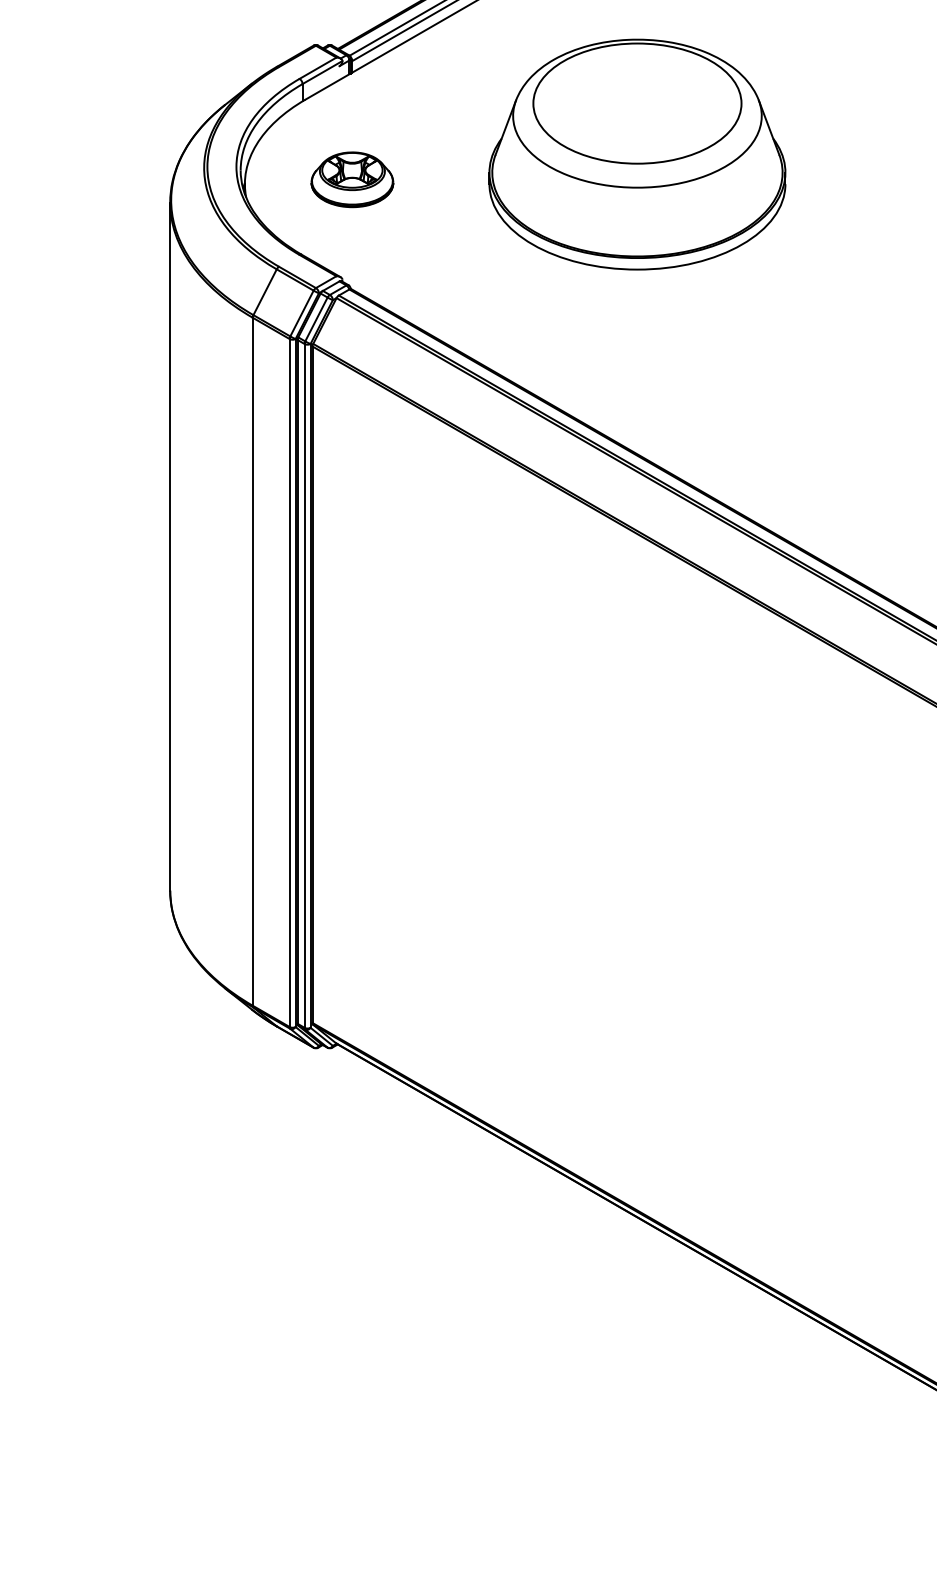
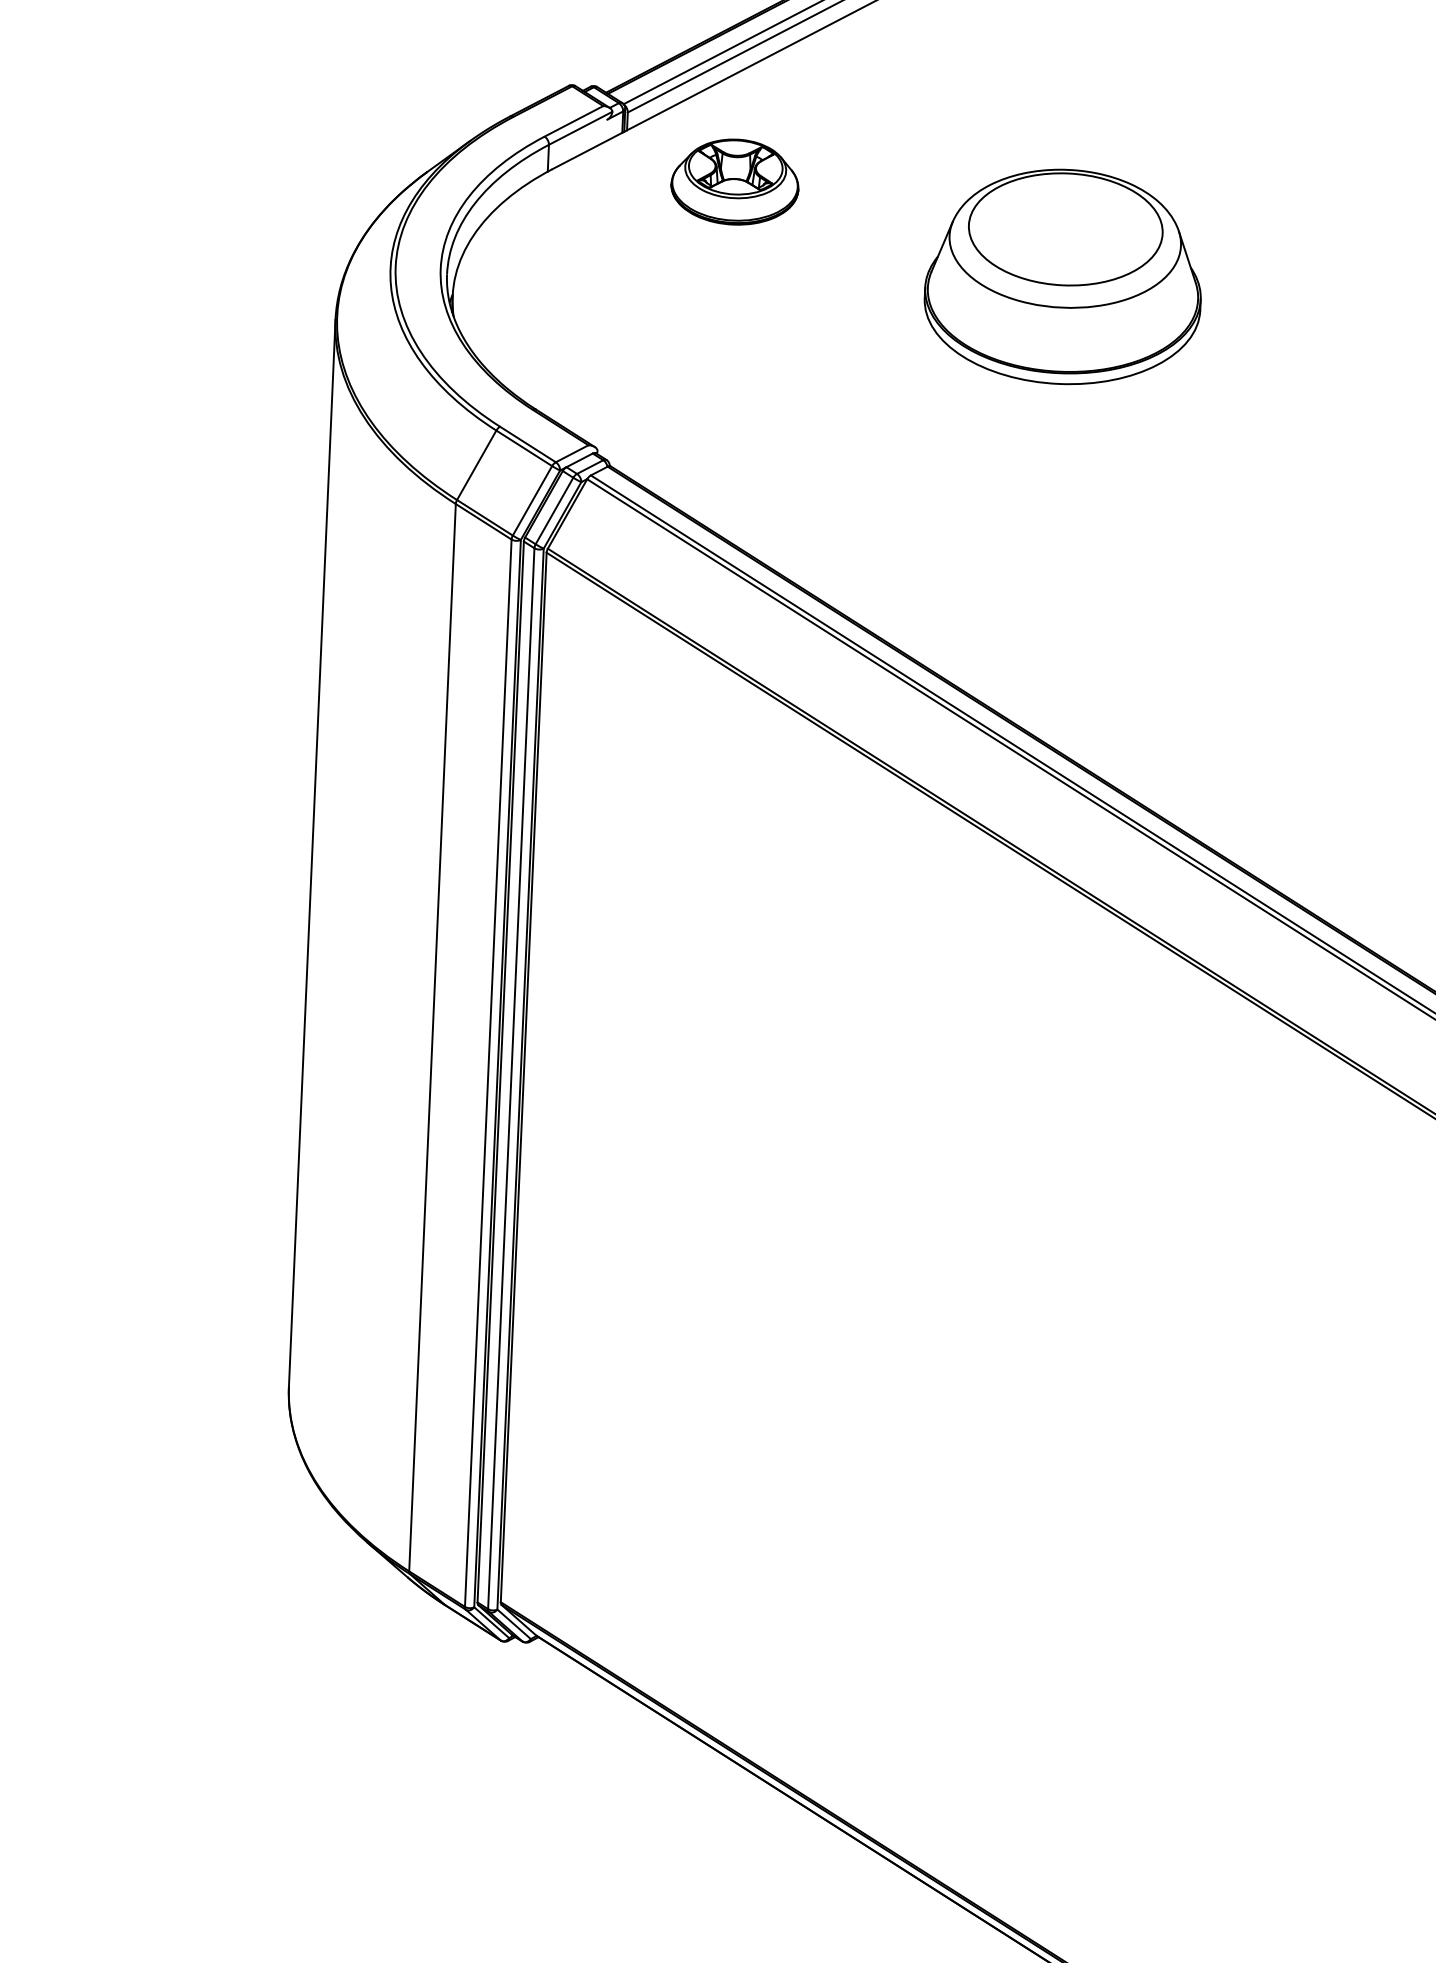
part: (637, 154) -> (1063, 276), size x0.6
part: (352, 179) -> (735, 181), moved

